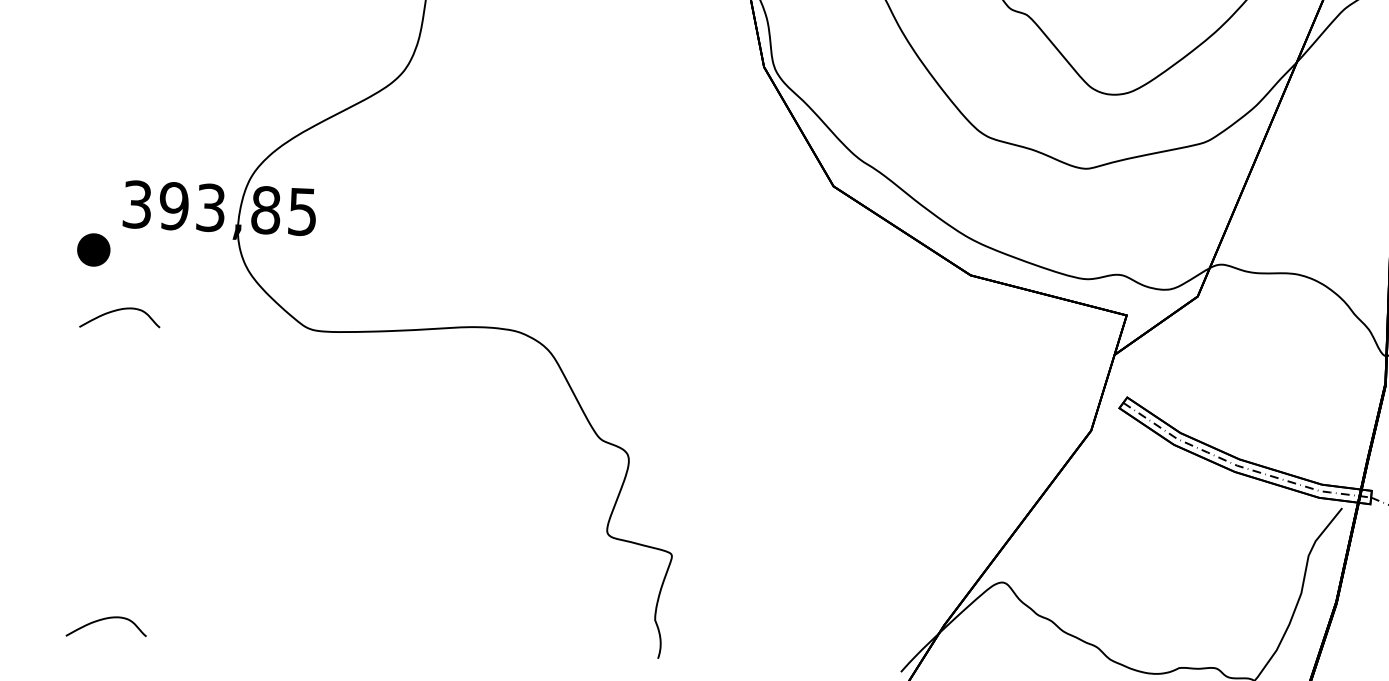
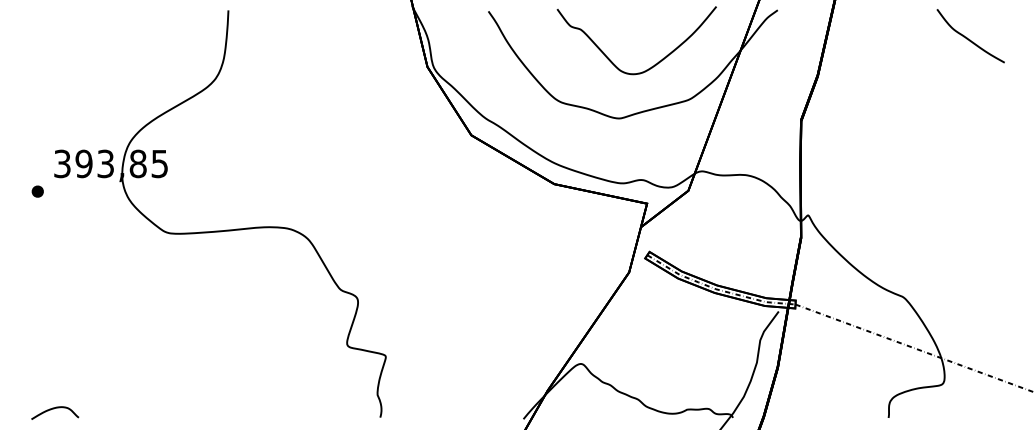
part: (93, 249) -> (37, 191), size x0.62
curve: (119, 311) -> (54, 227), removed

